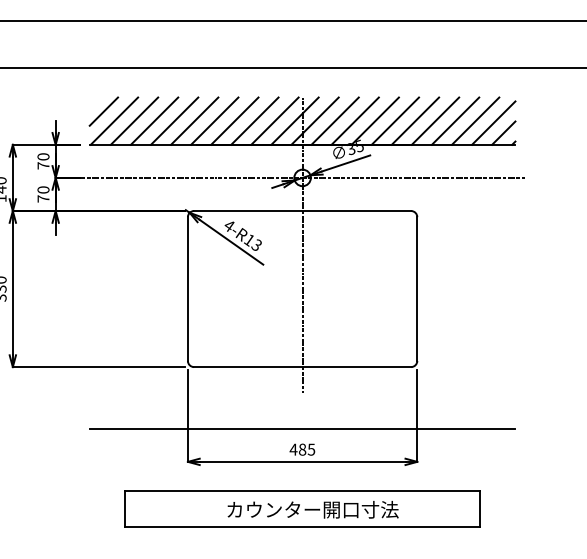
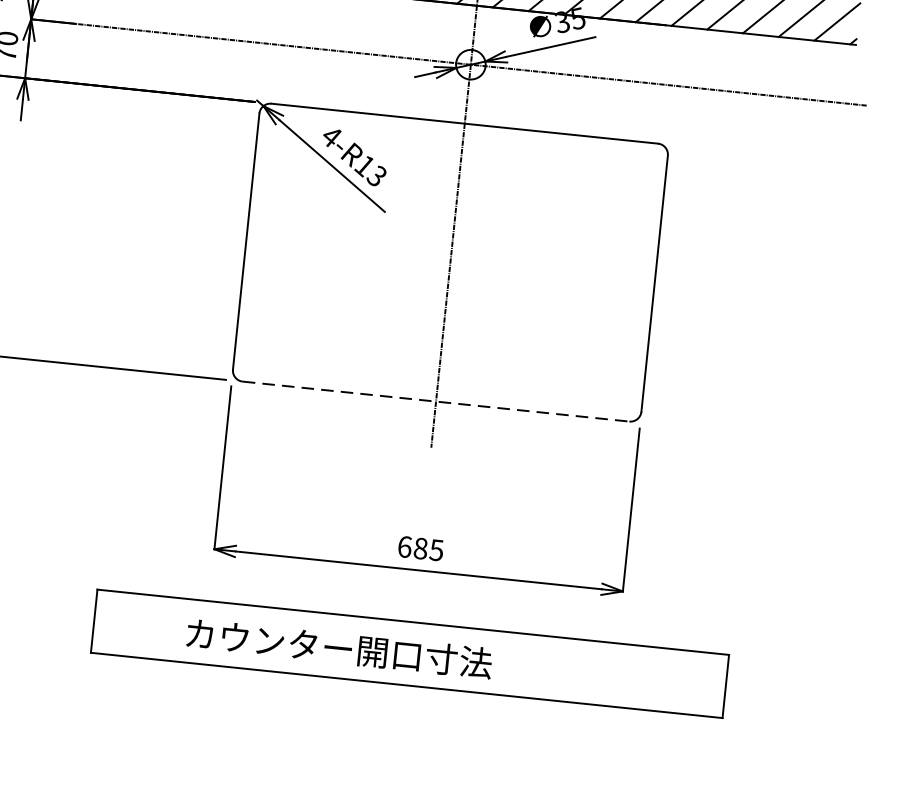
line: (302, 367) -> (435, 402), solid -> dashed
line: (302, 428) -> (424, 510), removed
text: (293, 449) -> (404, 546), 485 -> 685
text: (312, 509) -> (338, 647), moved

